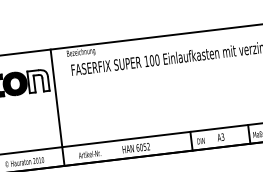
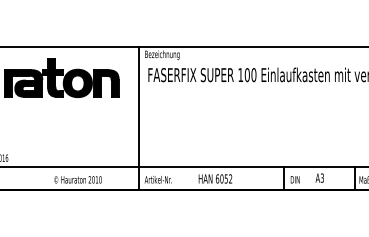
fill: (38, 81) -> (106, 83), added
line: (57, 107) -> (138, 118), moved

